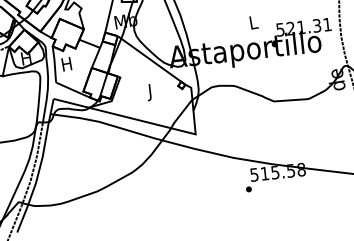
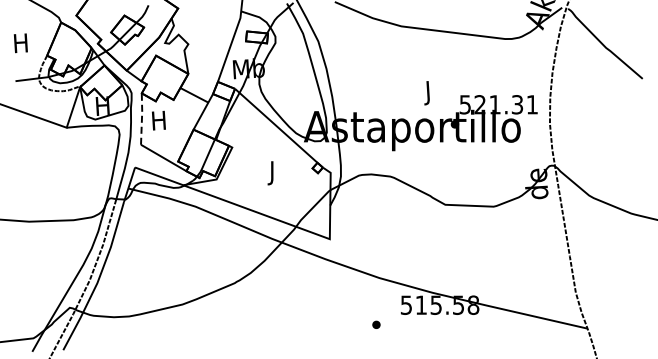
text: (253, 24) -> (428, 93), L -> J
line: (55, 63) -> (142, 117), solid -> dashed
part: (248, 189) -> (376, 324), moved

